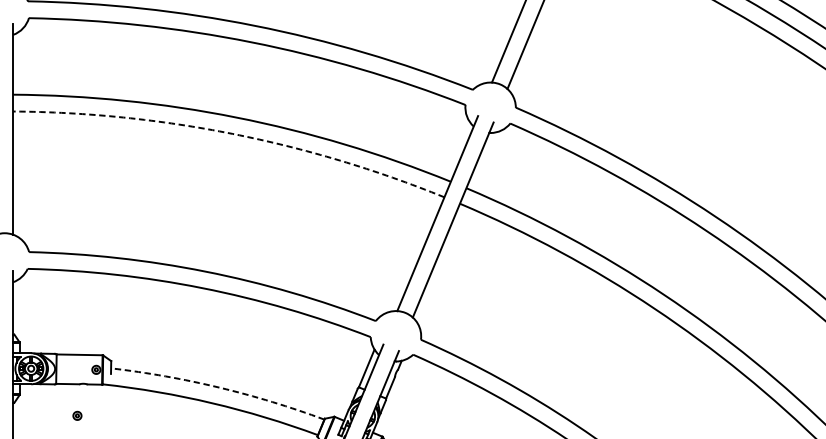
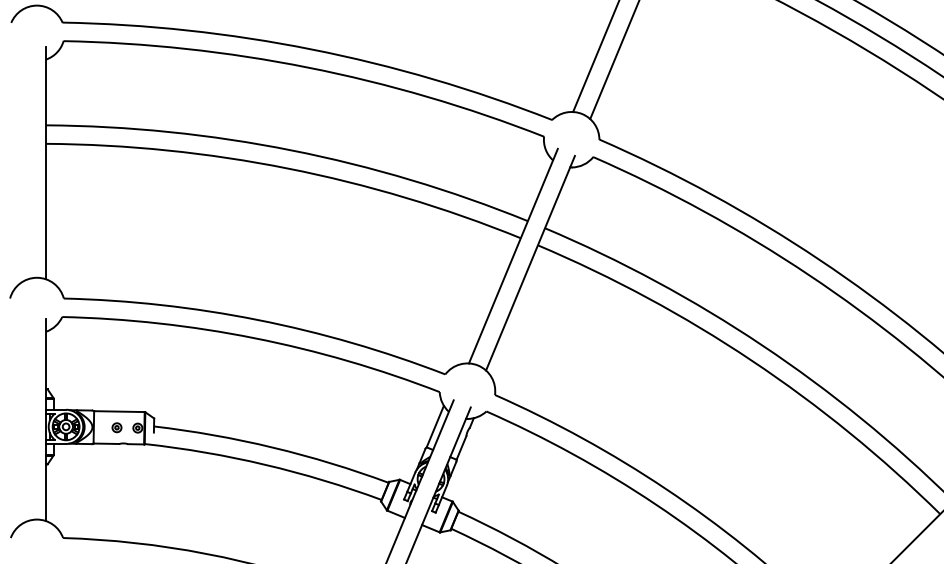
arc: (233, 133) -> (288, 168), dashed -> solid
arc: (219, 387) -> (273, 447), dashed -> solid
part: (76, 415) -> (116, 427), moved

